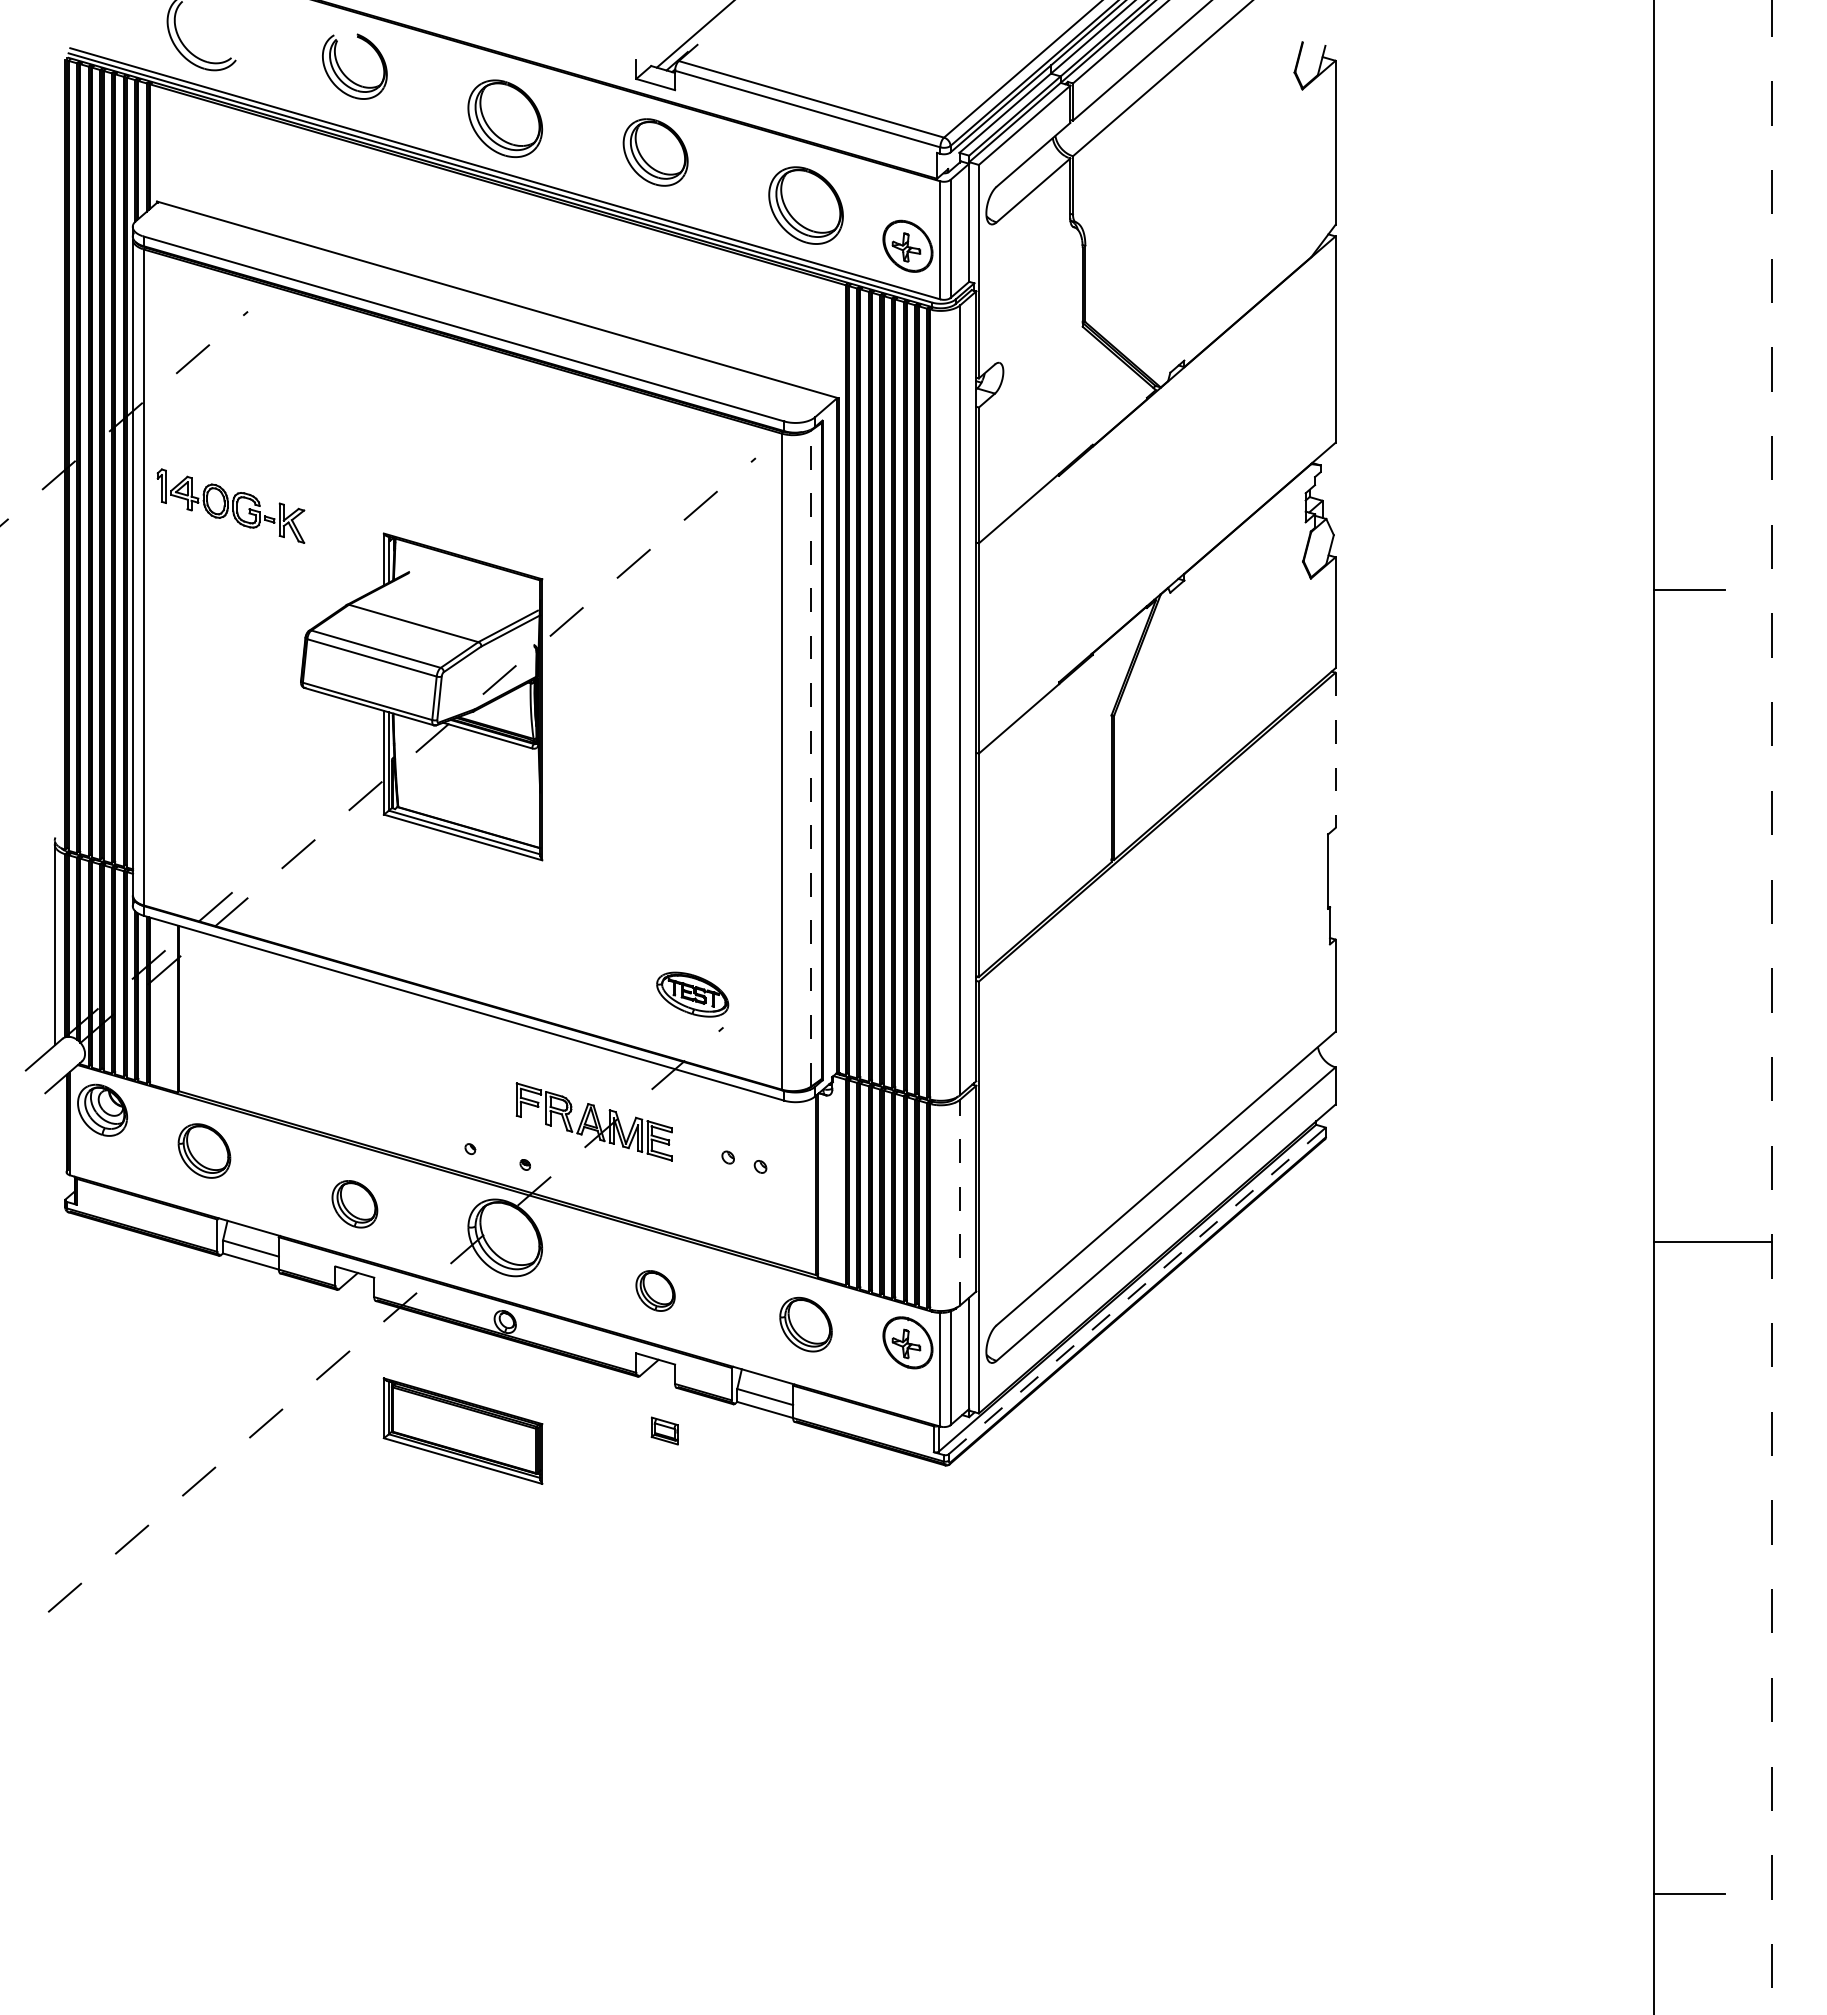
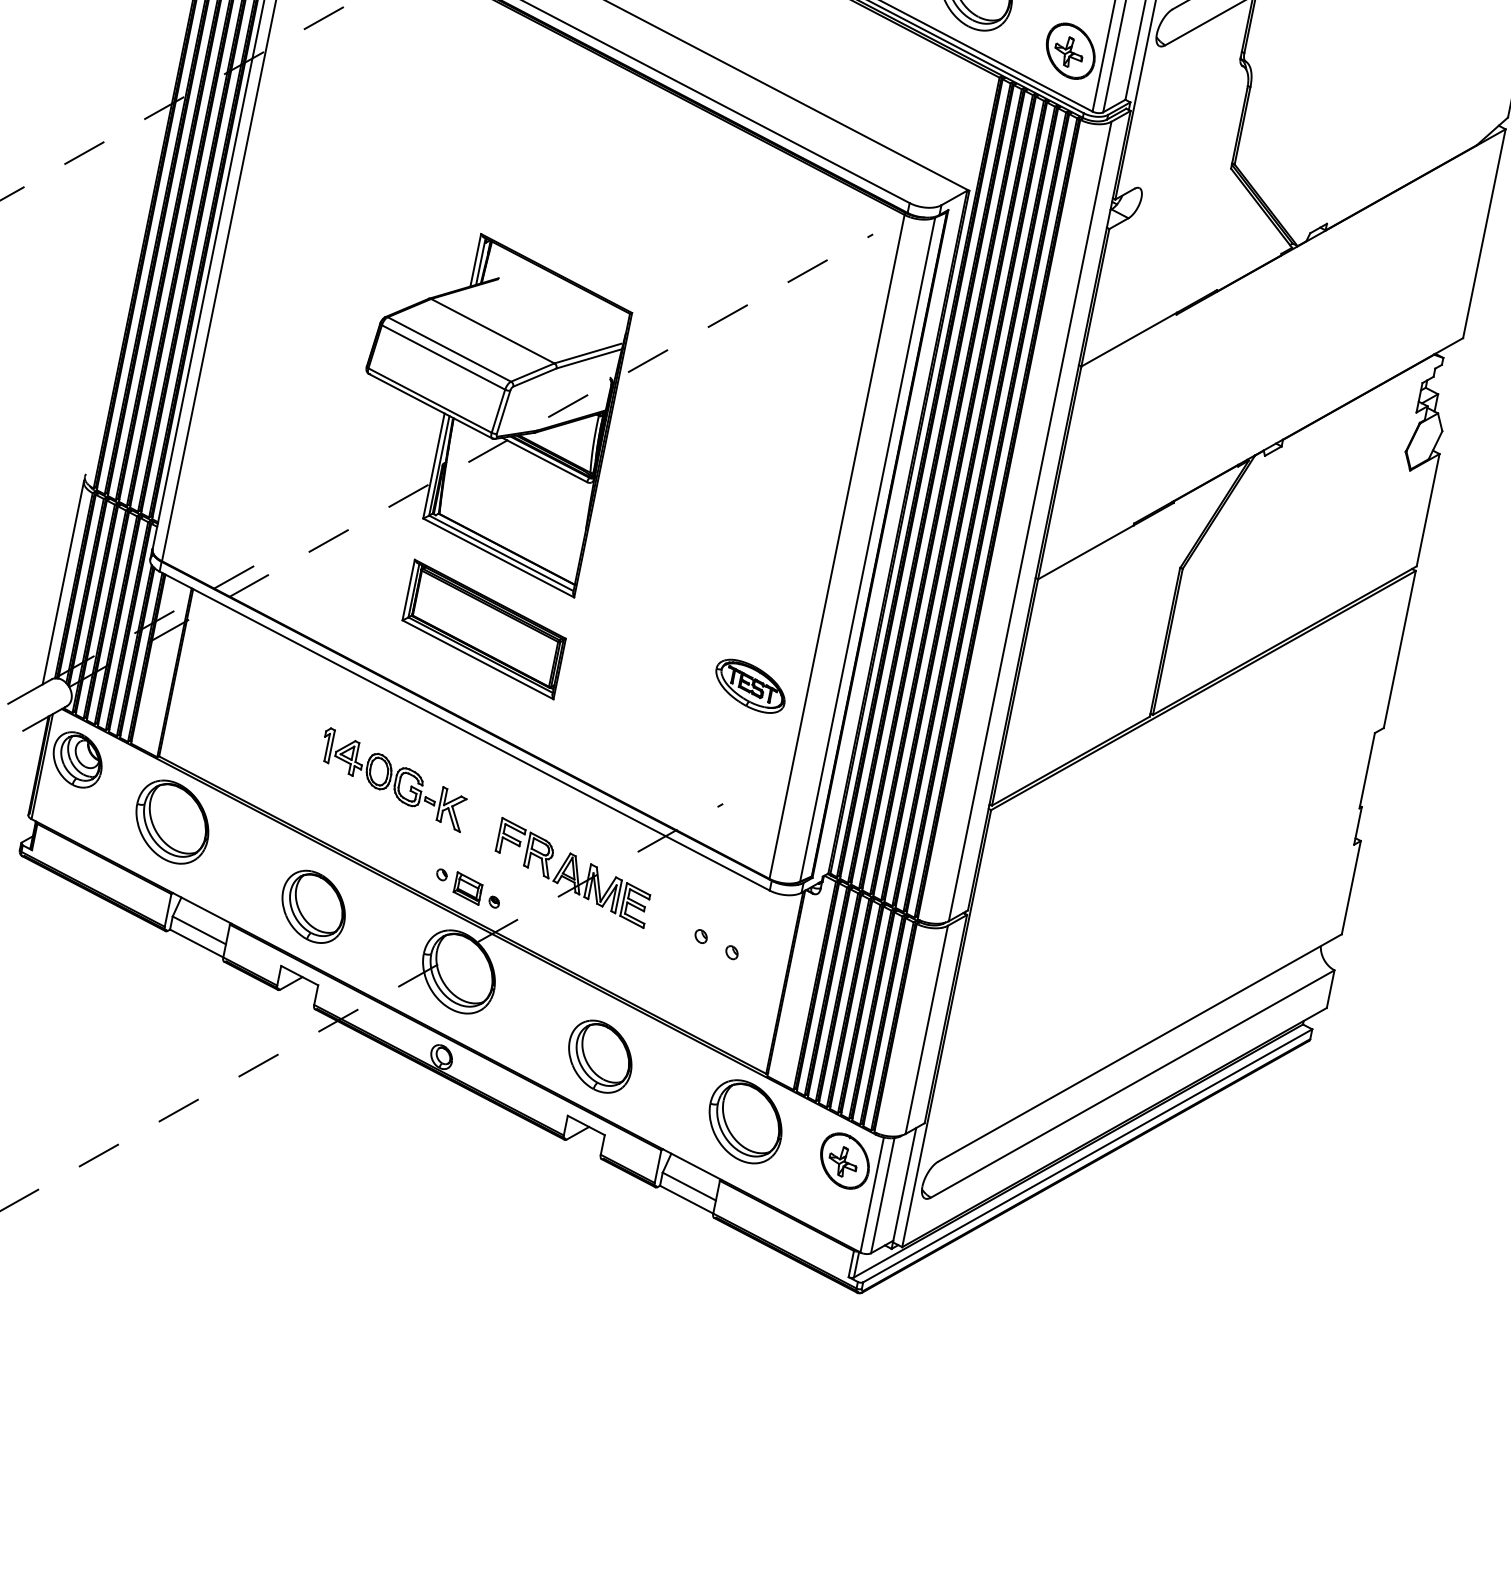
part: (230, 505) -> (393, 778), moved
line: (1335, 750) -> (1399, 649), dashed -> solid
line: (811, 758) -> (867, 549), dashed -> solid
part: (692, 994) -> (750, 686), moved
part: (204, 1150) -> (172, 821), size x1.43
line: (960, 1202) -> (927, 1029), dashed -> solid
part: (354, 1204) -> (313, 907), size x1.43
part: (655, 1290) -> (600, 1056), size x1.67
line: (1137, 1290) -> (1088, 1155), dashed -> solid
part: (805, 1324) -> (745, 1121), size x1.43
part: (462, 1430) -> (483, 628), moved
part: (664, 1430) -> (467, 887), moved

